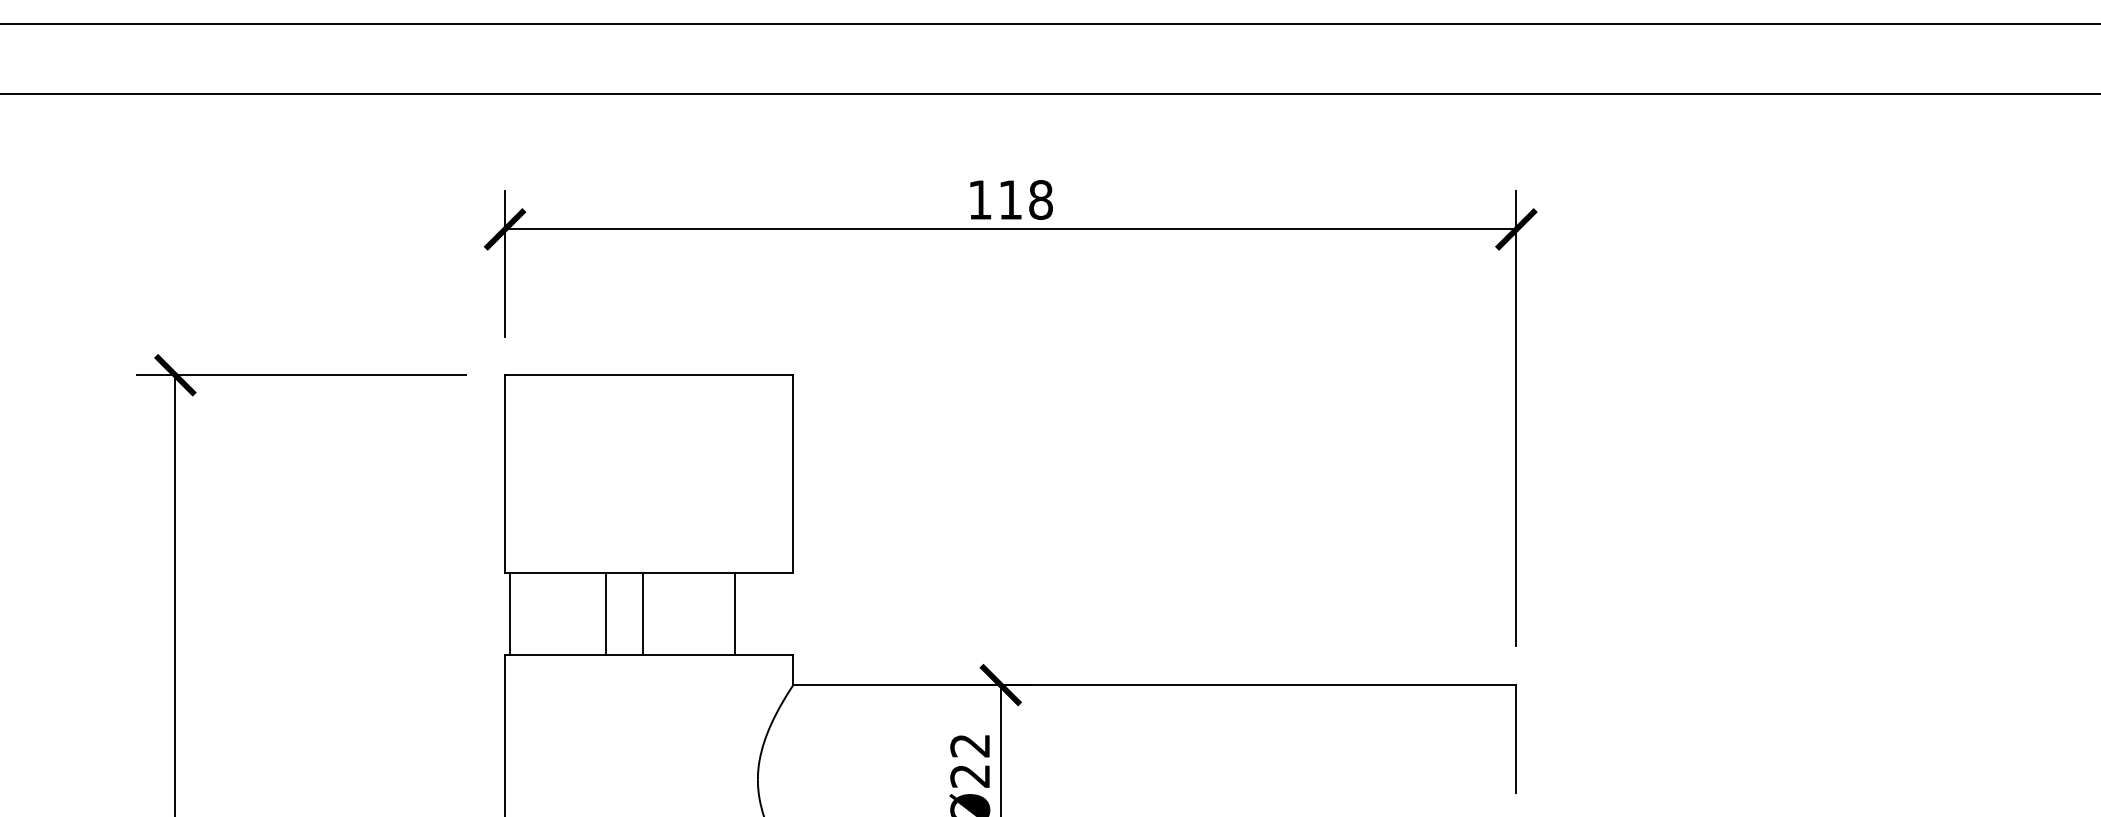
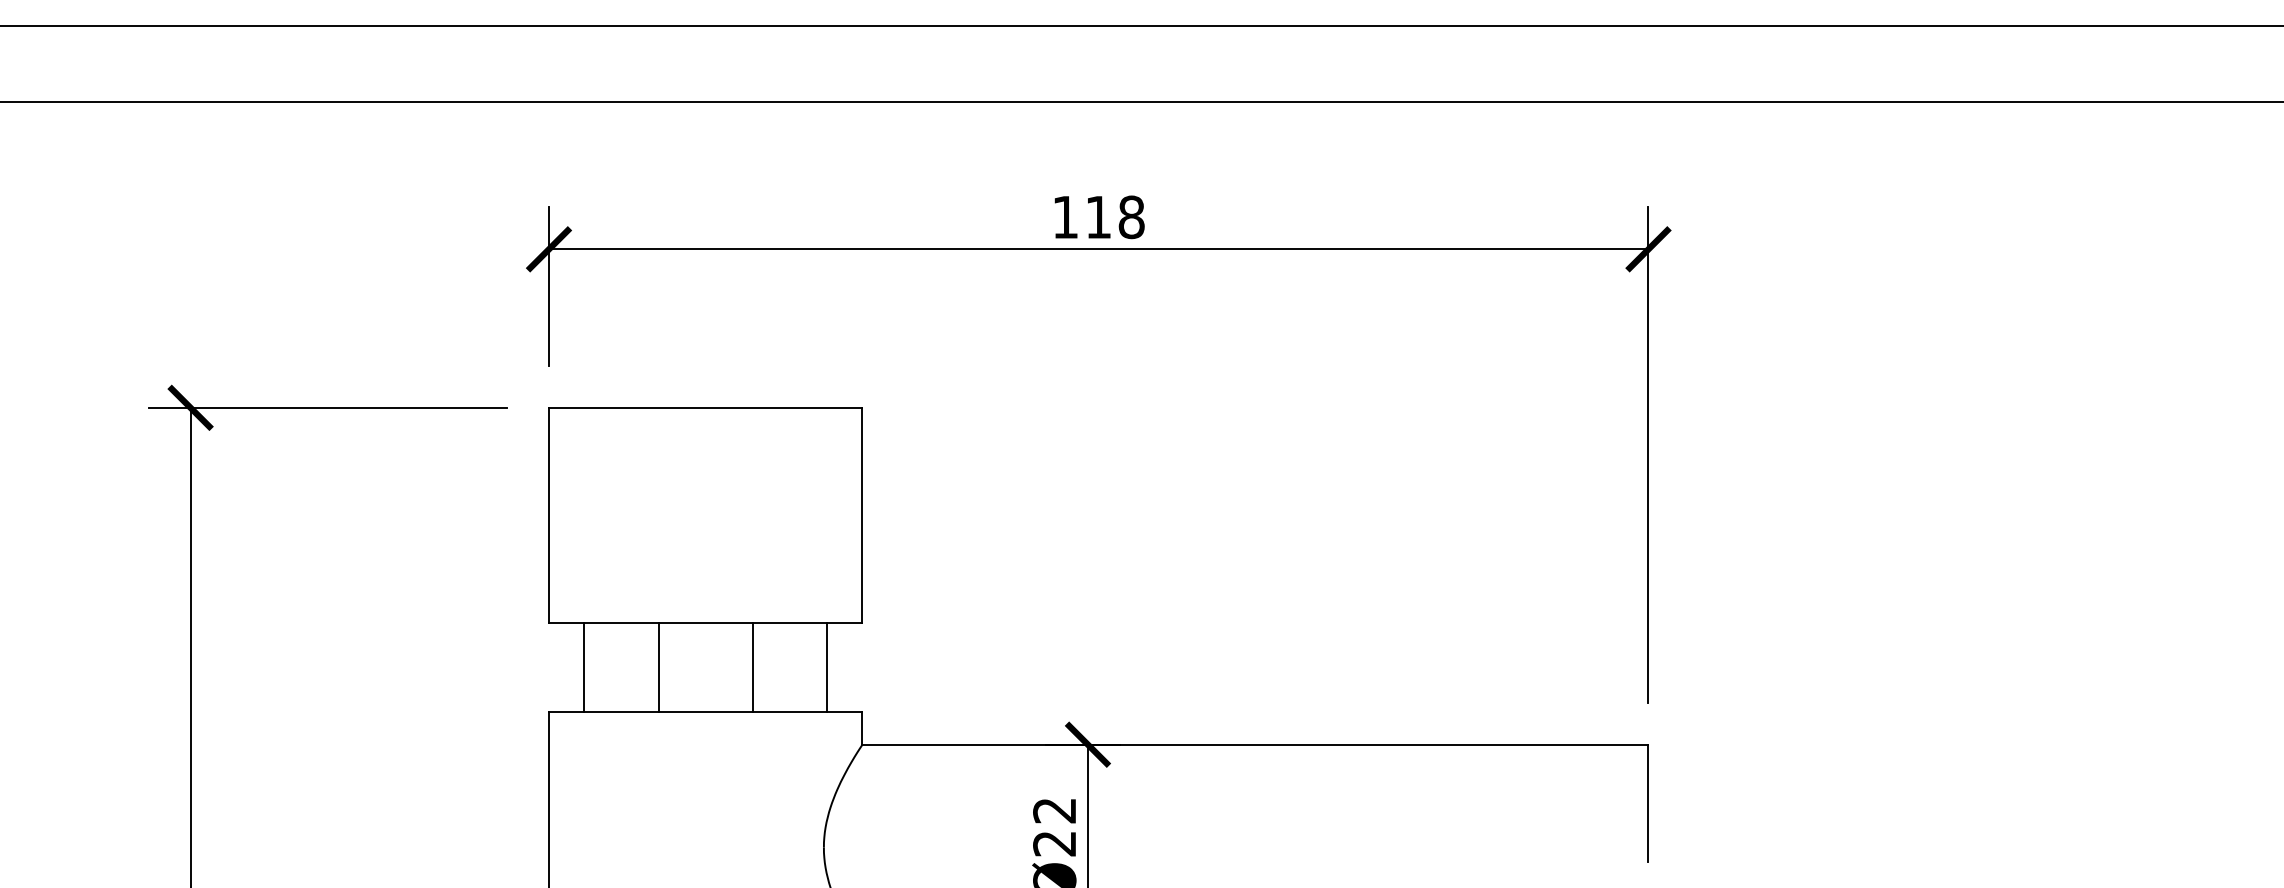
line: (510, 613) -> (584, 666), moved
line: (643, 613) -> (752, 666), moved
line: (735, 613) -> (827, 666), moved

